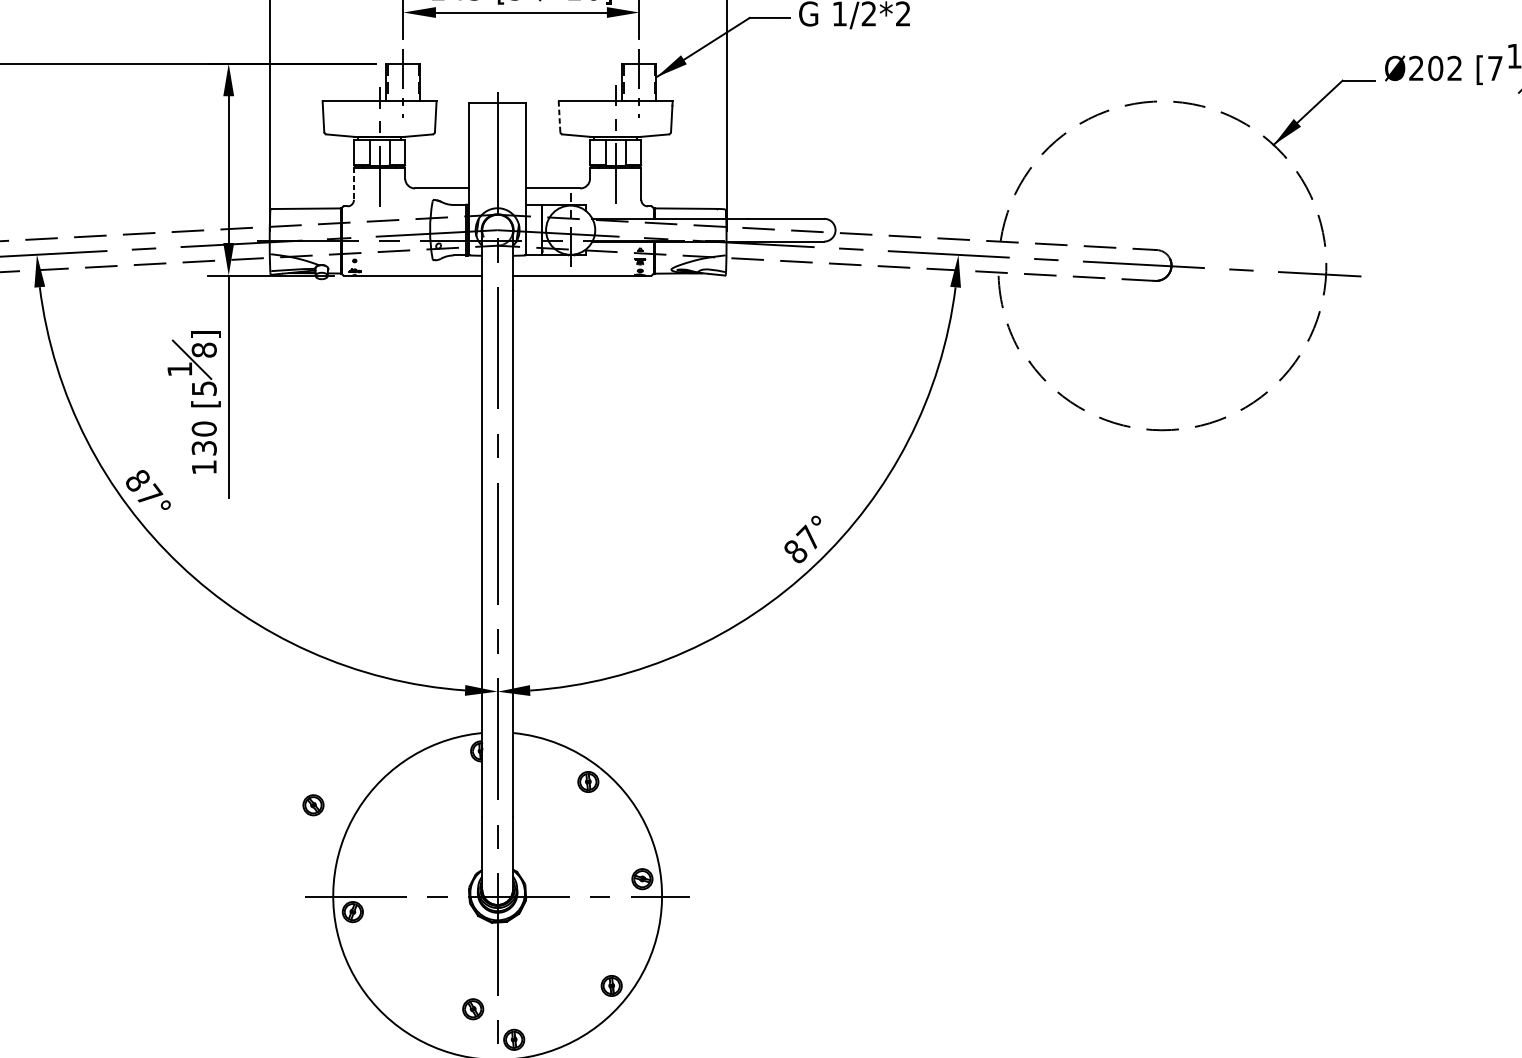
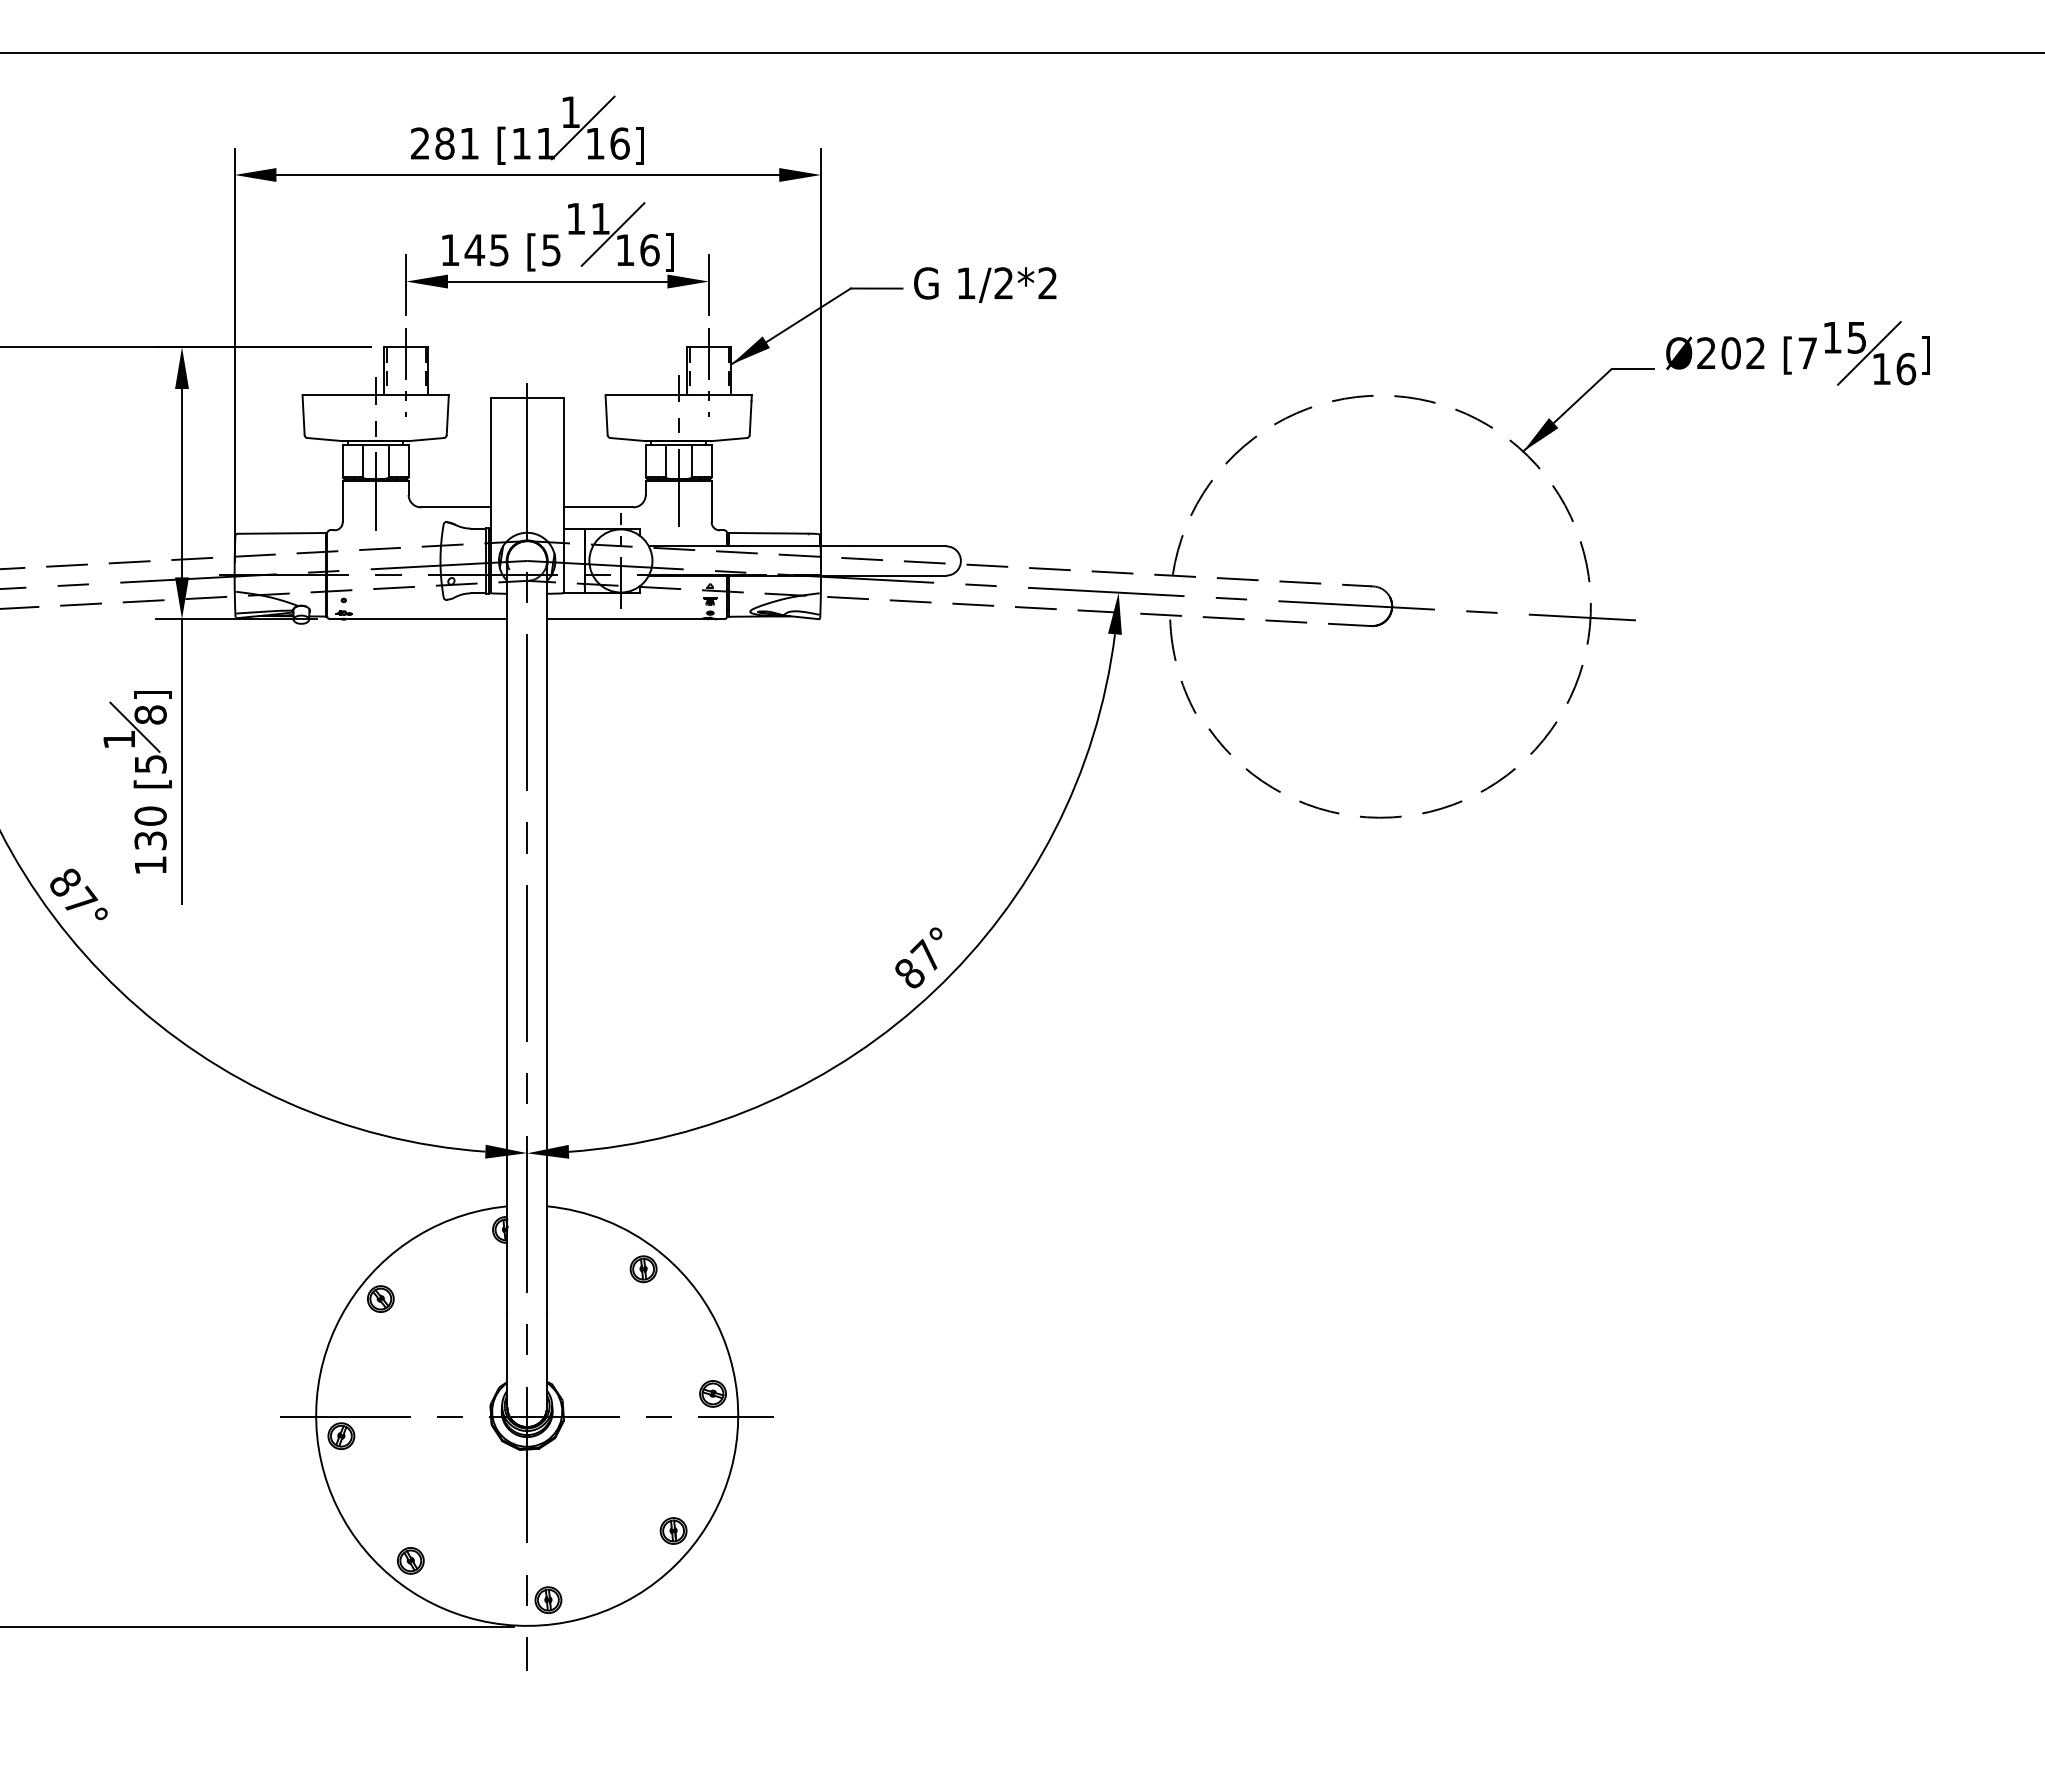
line: (559, 116) -> (606, 415), dashed -> solid
line: (353, 183) -> (342, 501), dashed -> solid
part: (313, 804) -> (380, 1298), moved
part: (472, 1008) -> (410, 1560), moved

